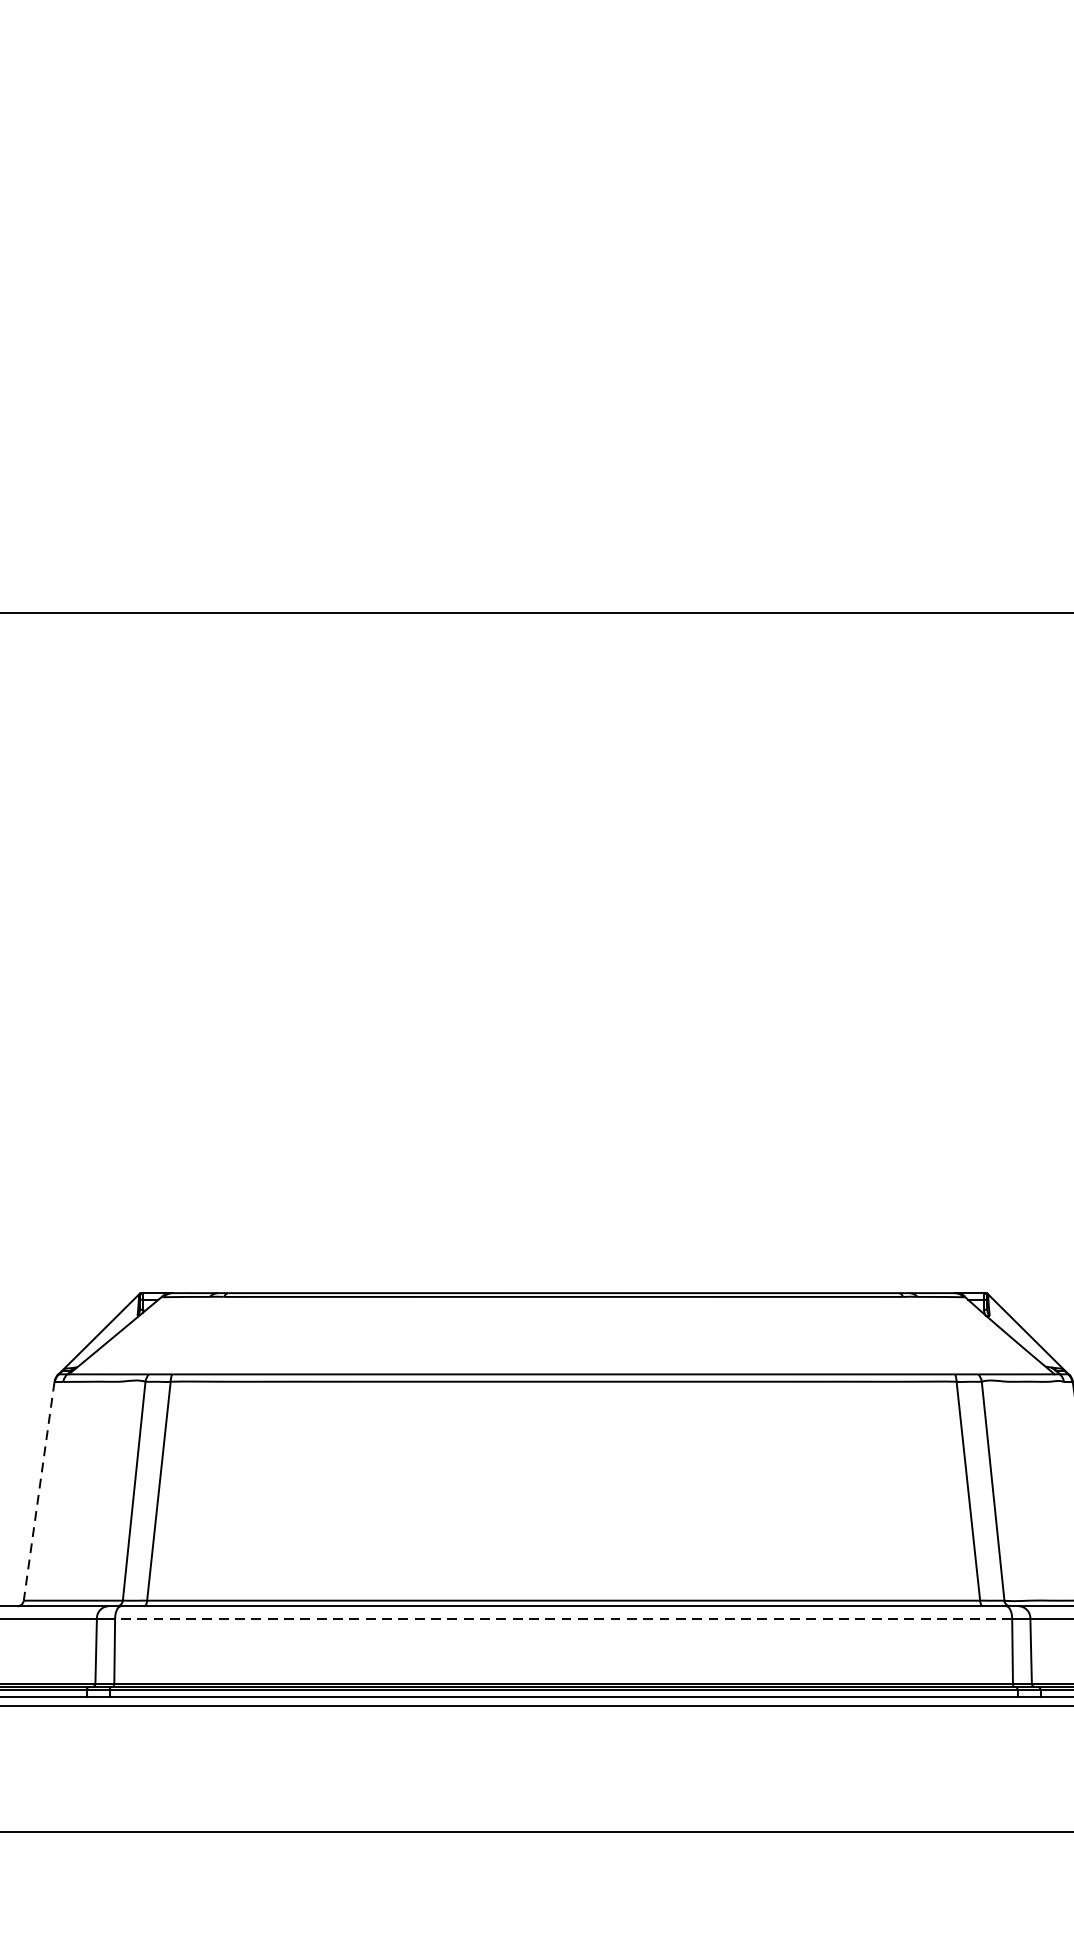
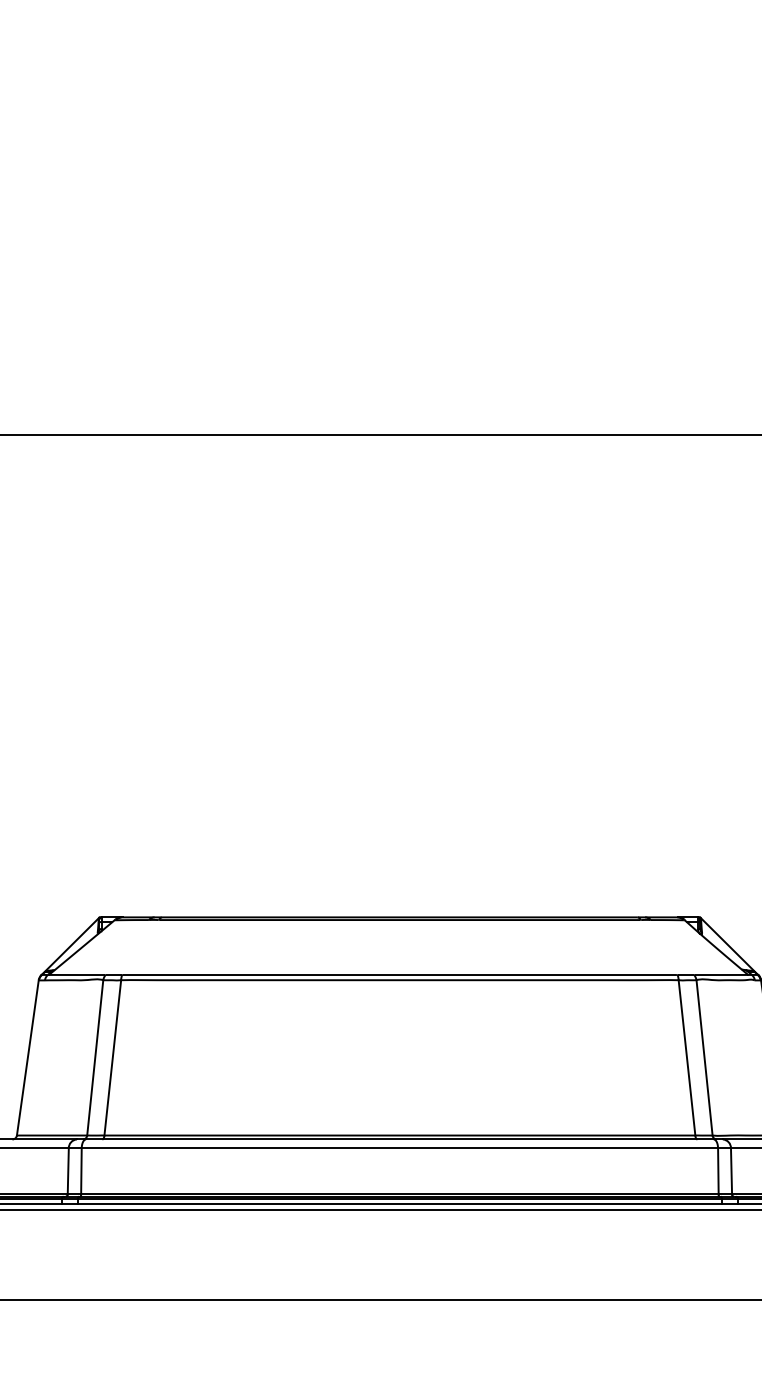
line: (38, 1492) -> (27, 1058), dashed -> solid
line: (563, 1618) -> (399, 1148), dashed -> solid

